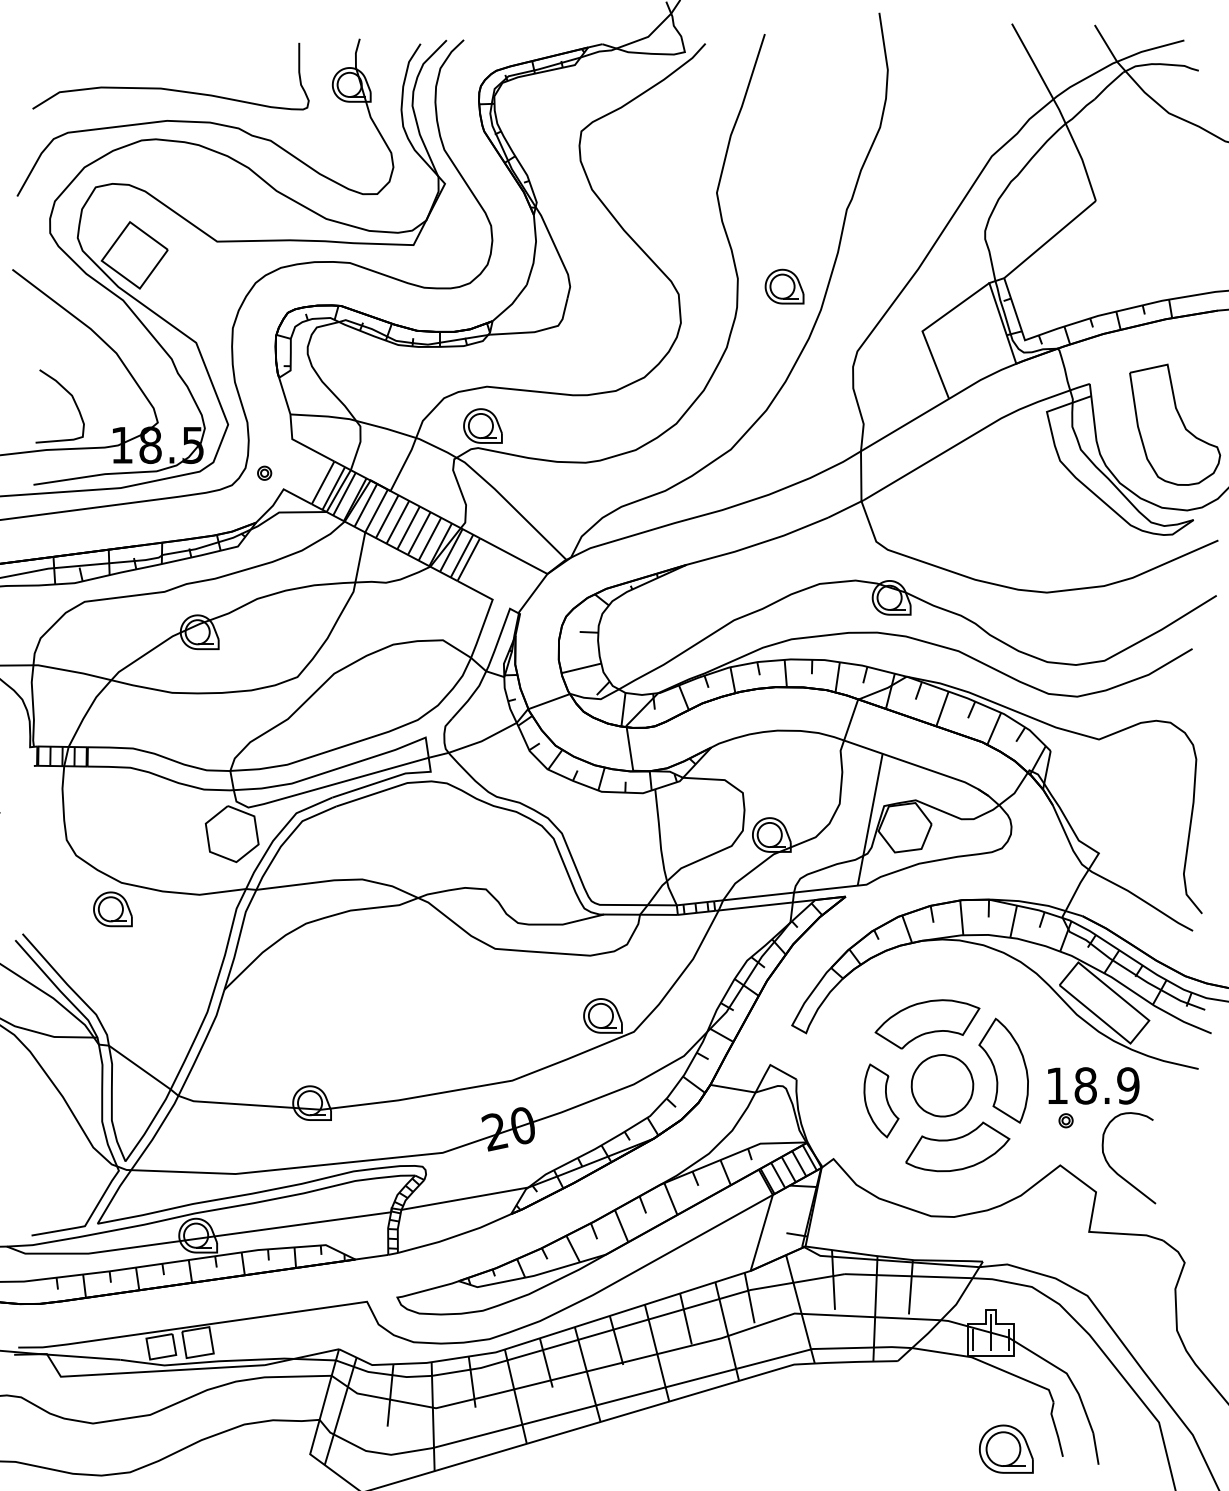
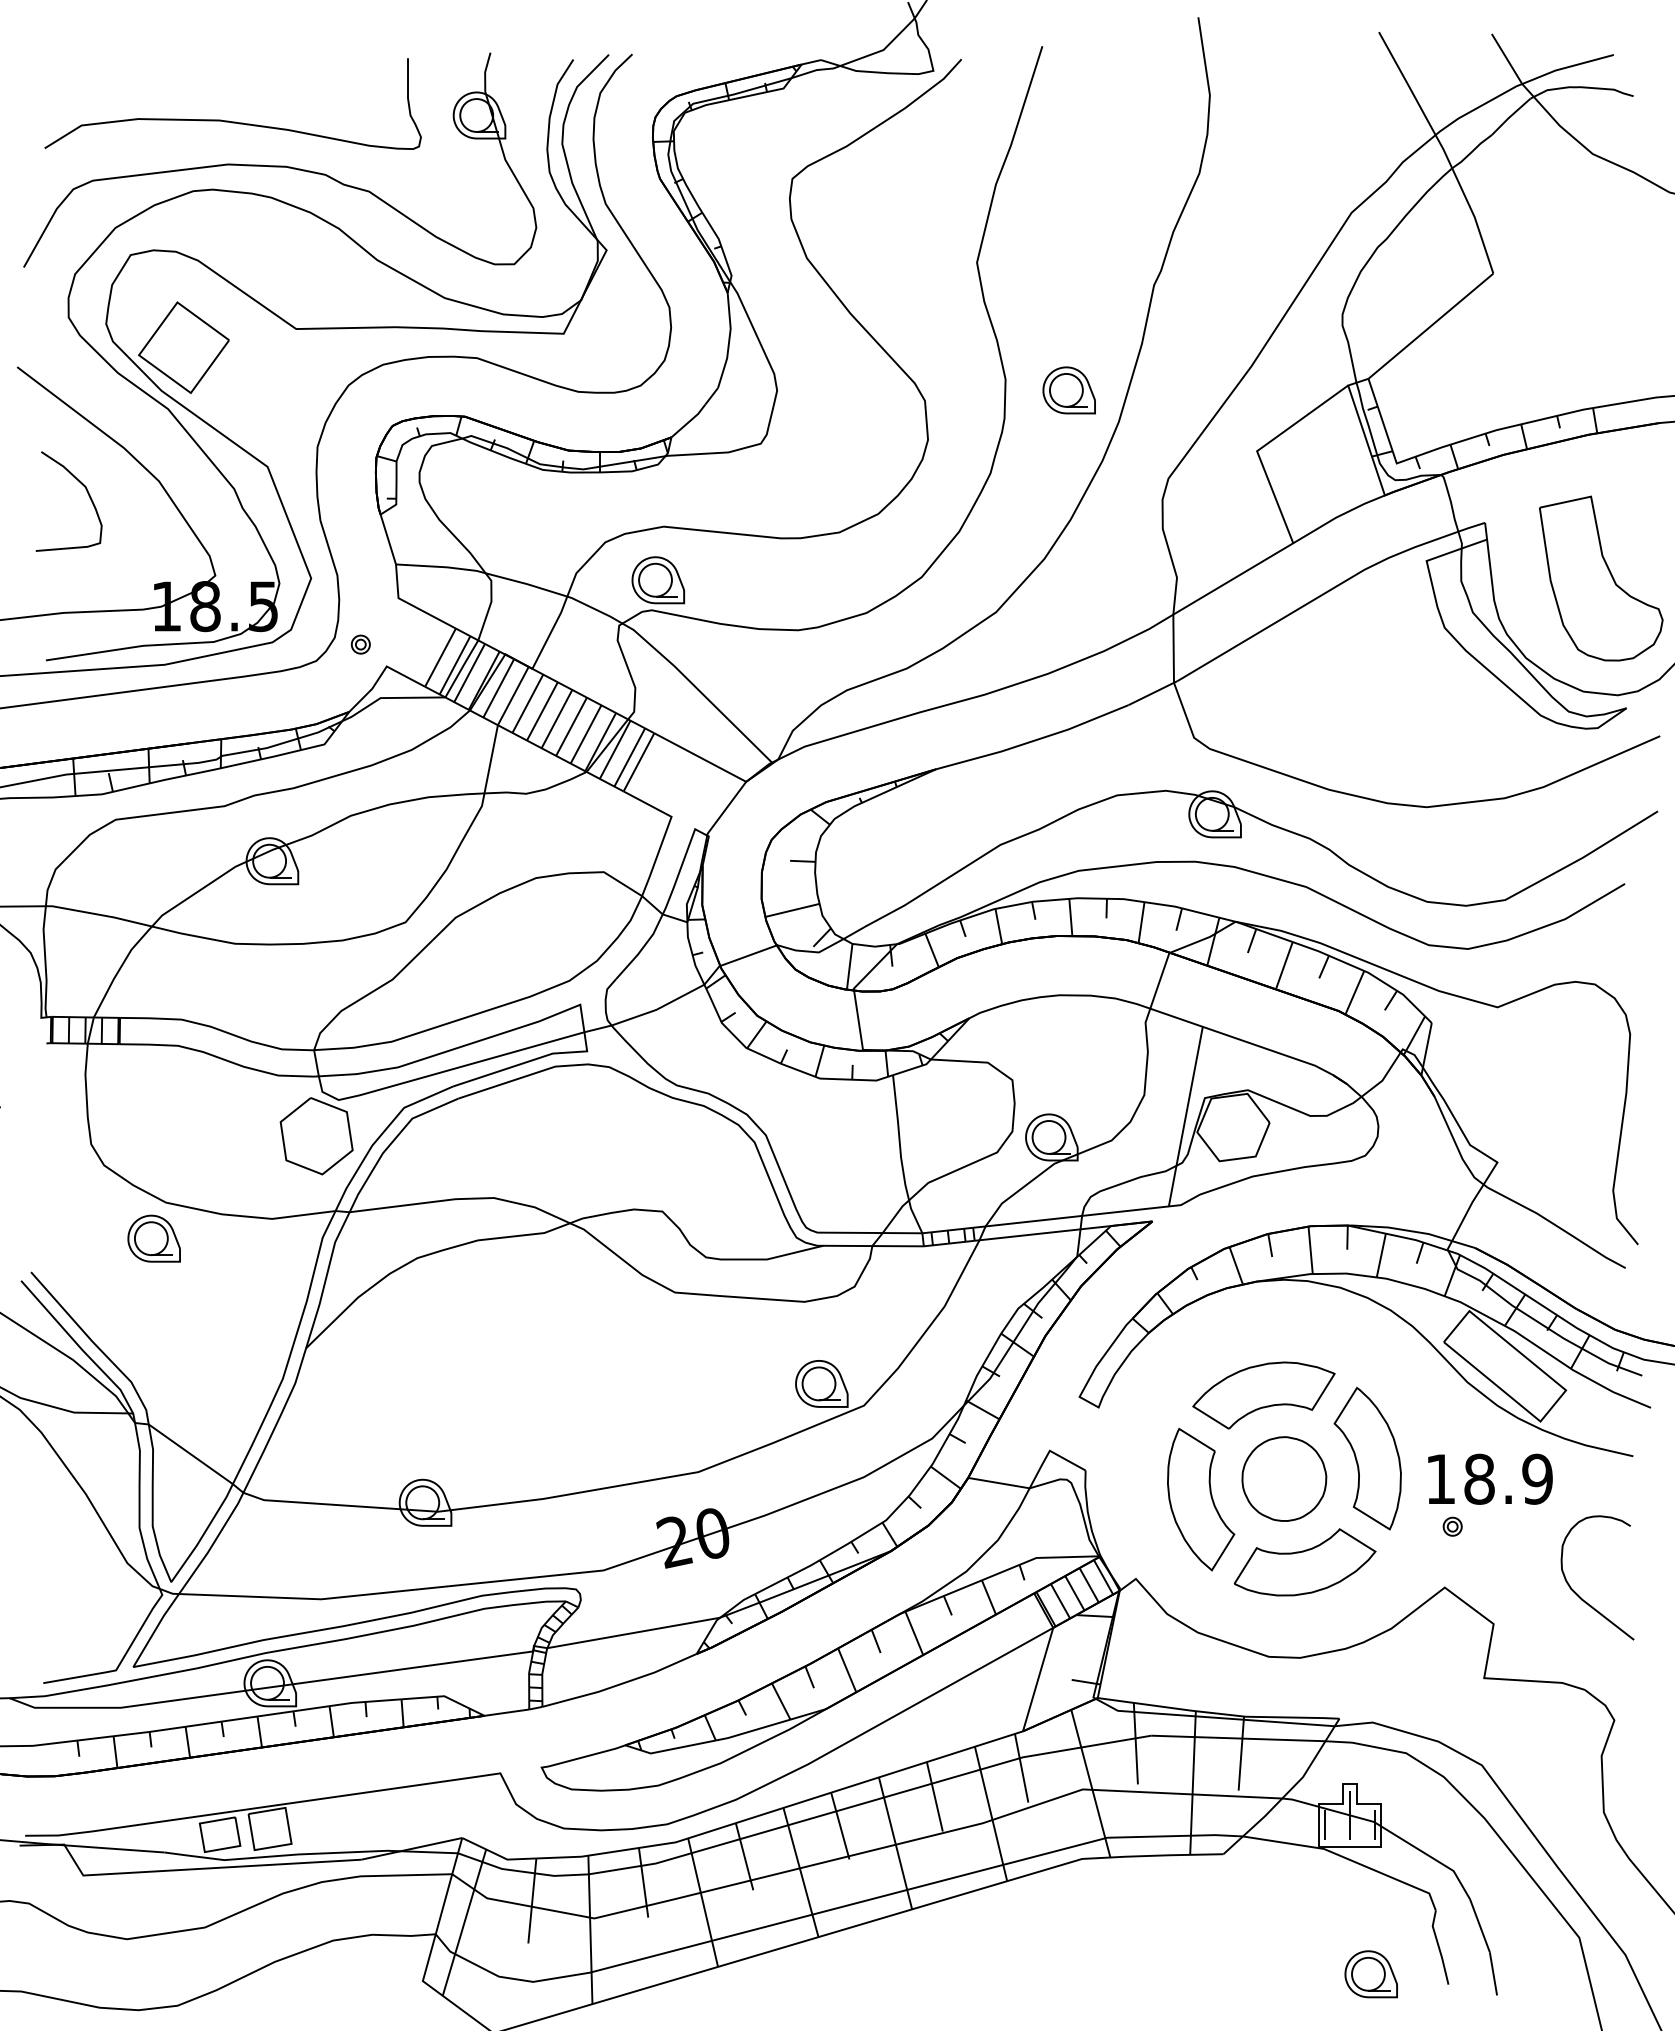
curve: (72, 399) -> (86, 491), moved
part: (881, 1100) -> (1201, 1499), size x1.43
curve: (1115, 1171) -> (1579, 1595), moved
part: (1005, 1449) -> (1370, 1974), size x0.71

